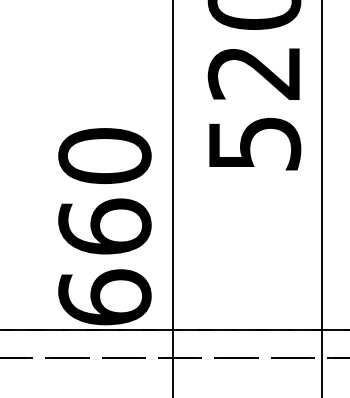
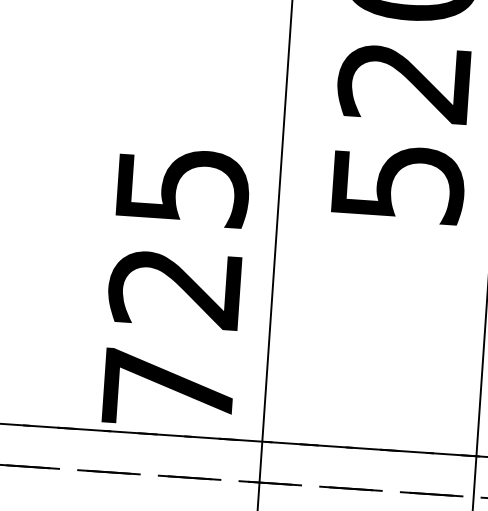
text: (104, 226) -> (174, 287), 660 -> 725

